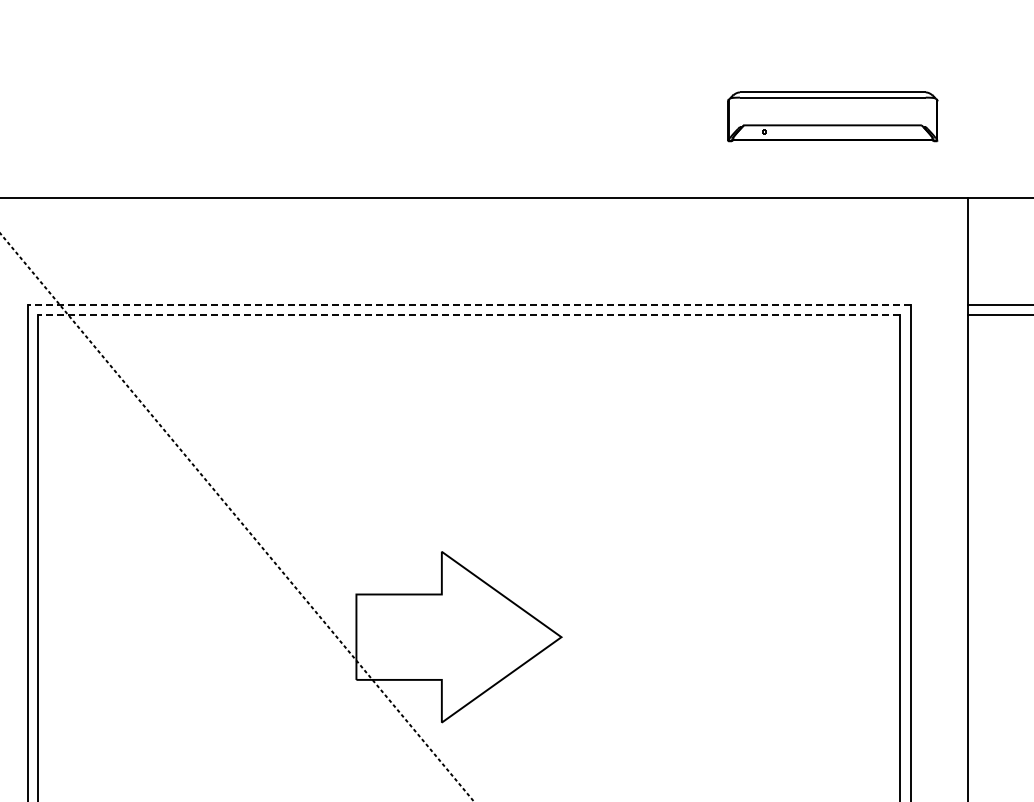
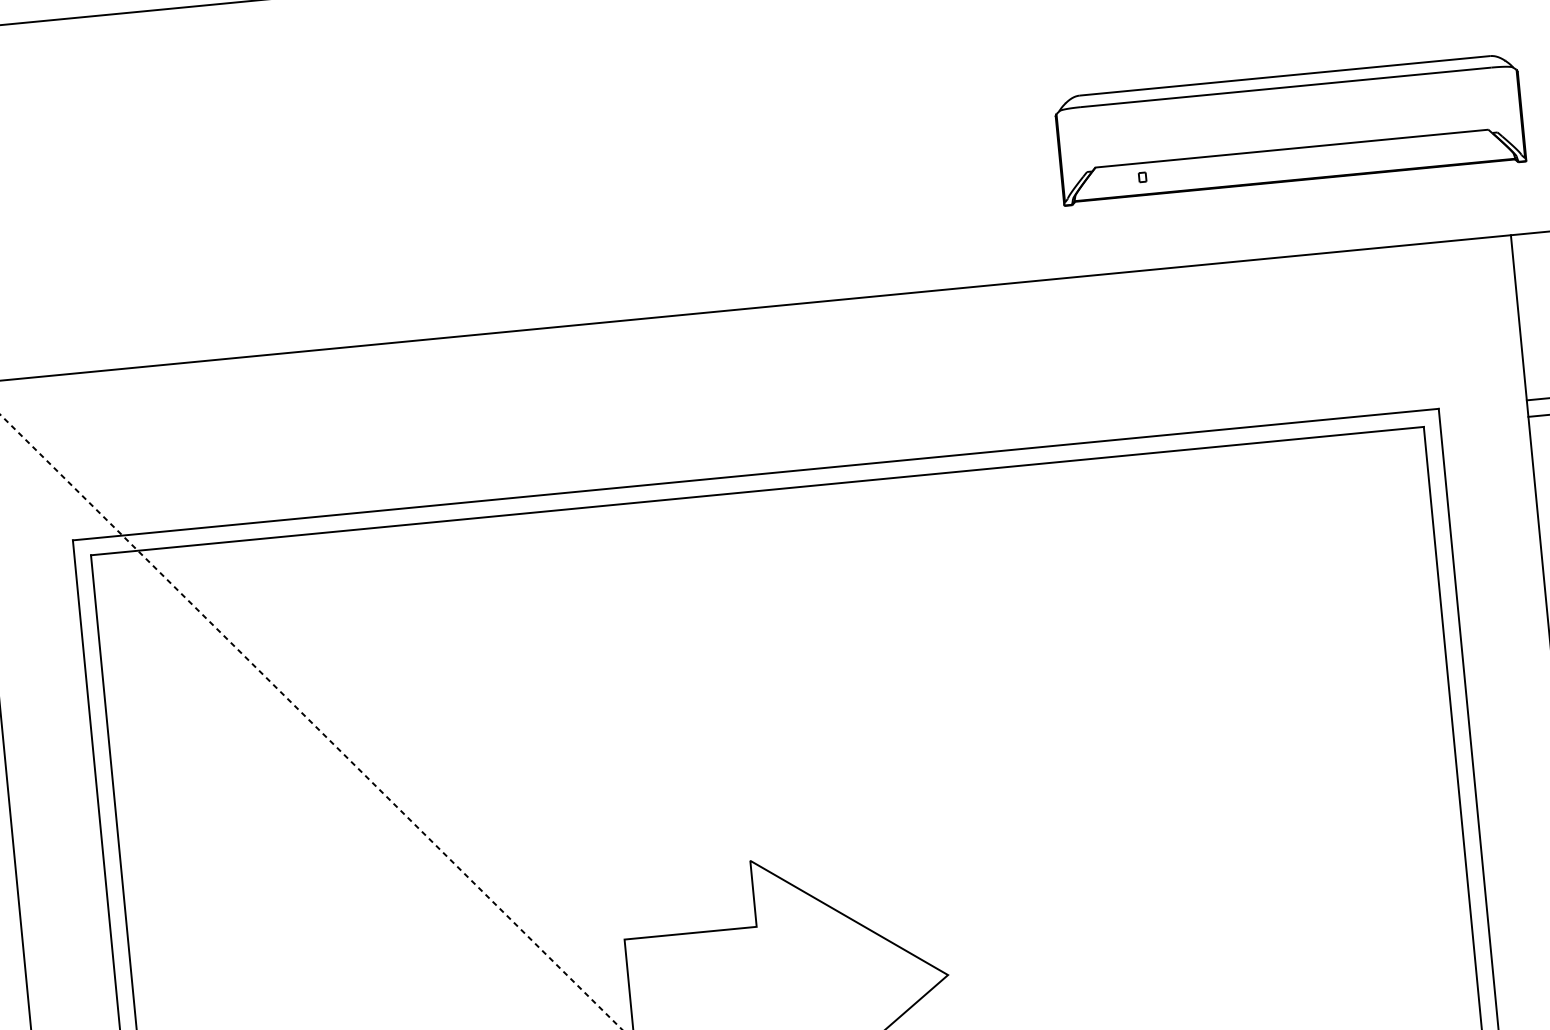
part: (832, 116) -> (1289, 129), size x1.43
line: (469, 304) -> (756, 474), dashed -> solid
line: (469, 315) -> (757, 491), dashed -> solid

